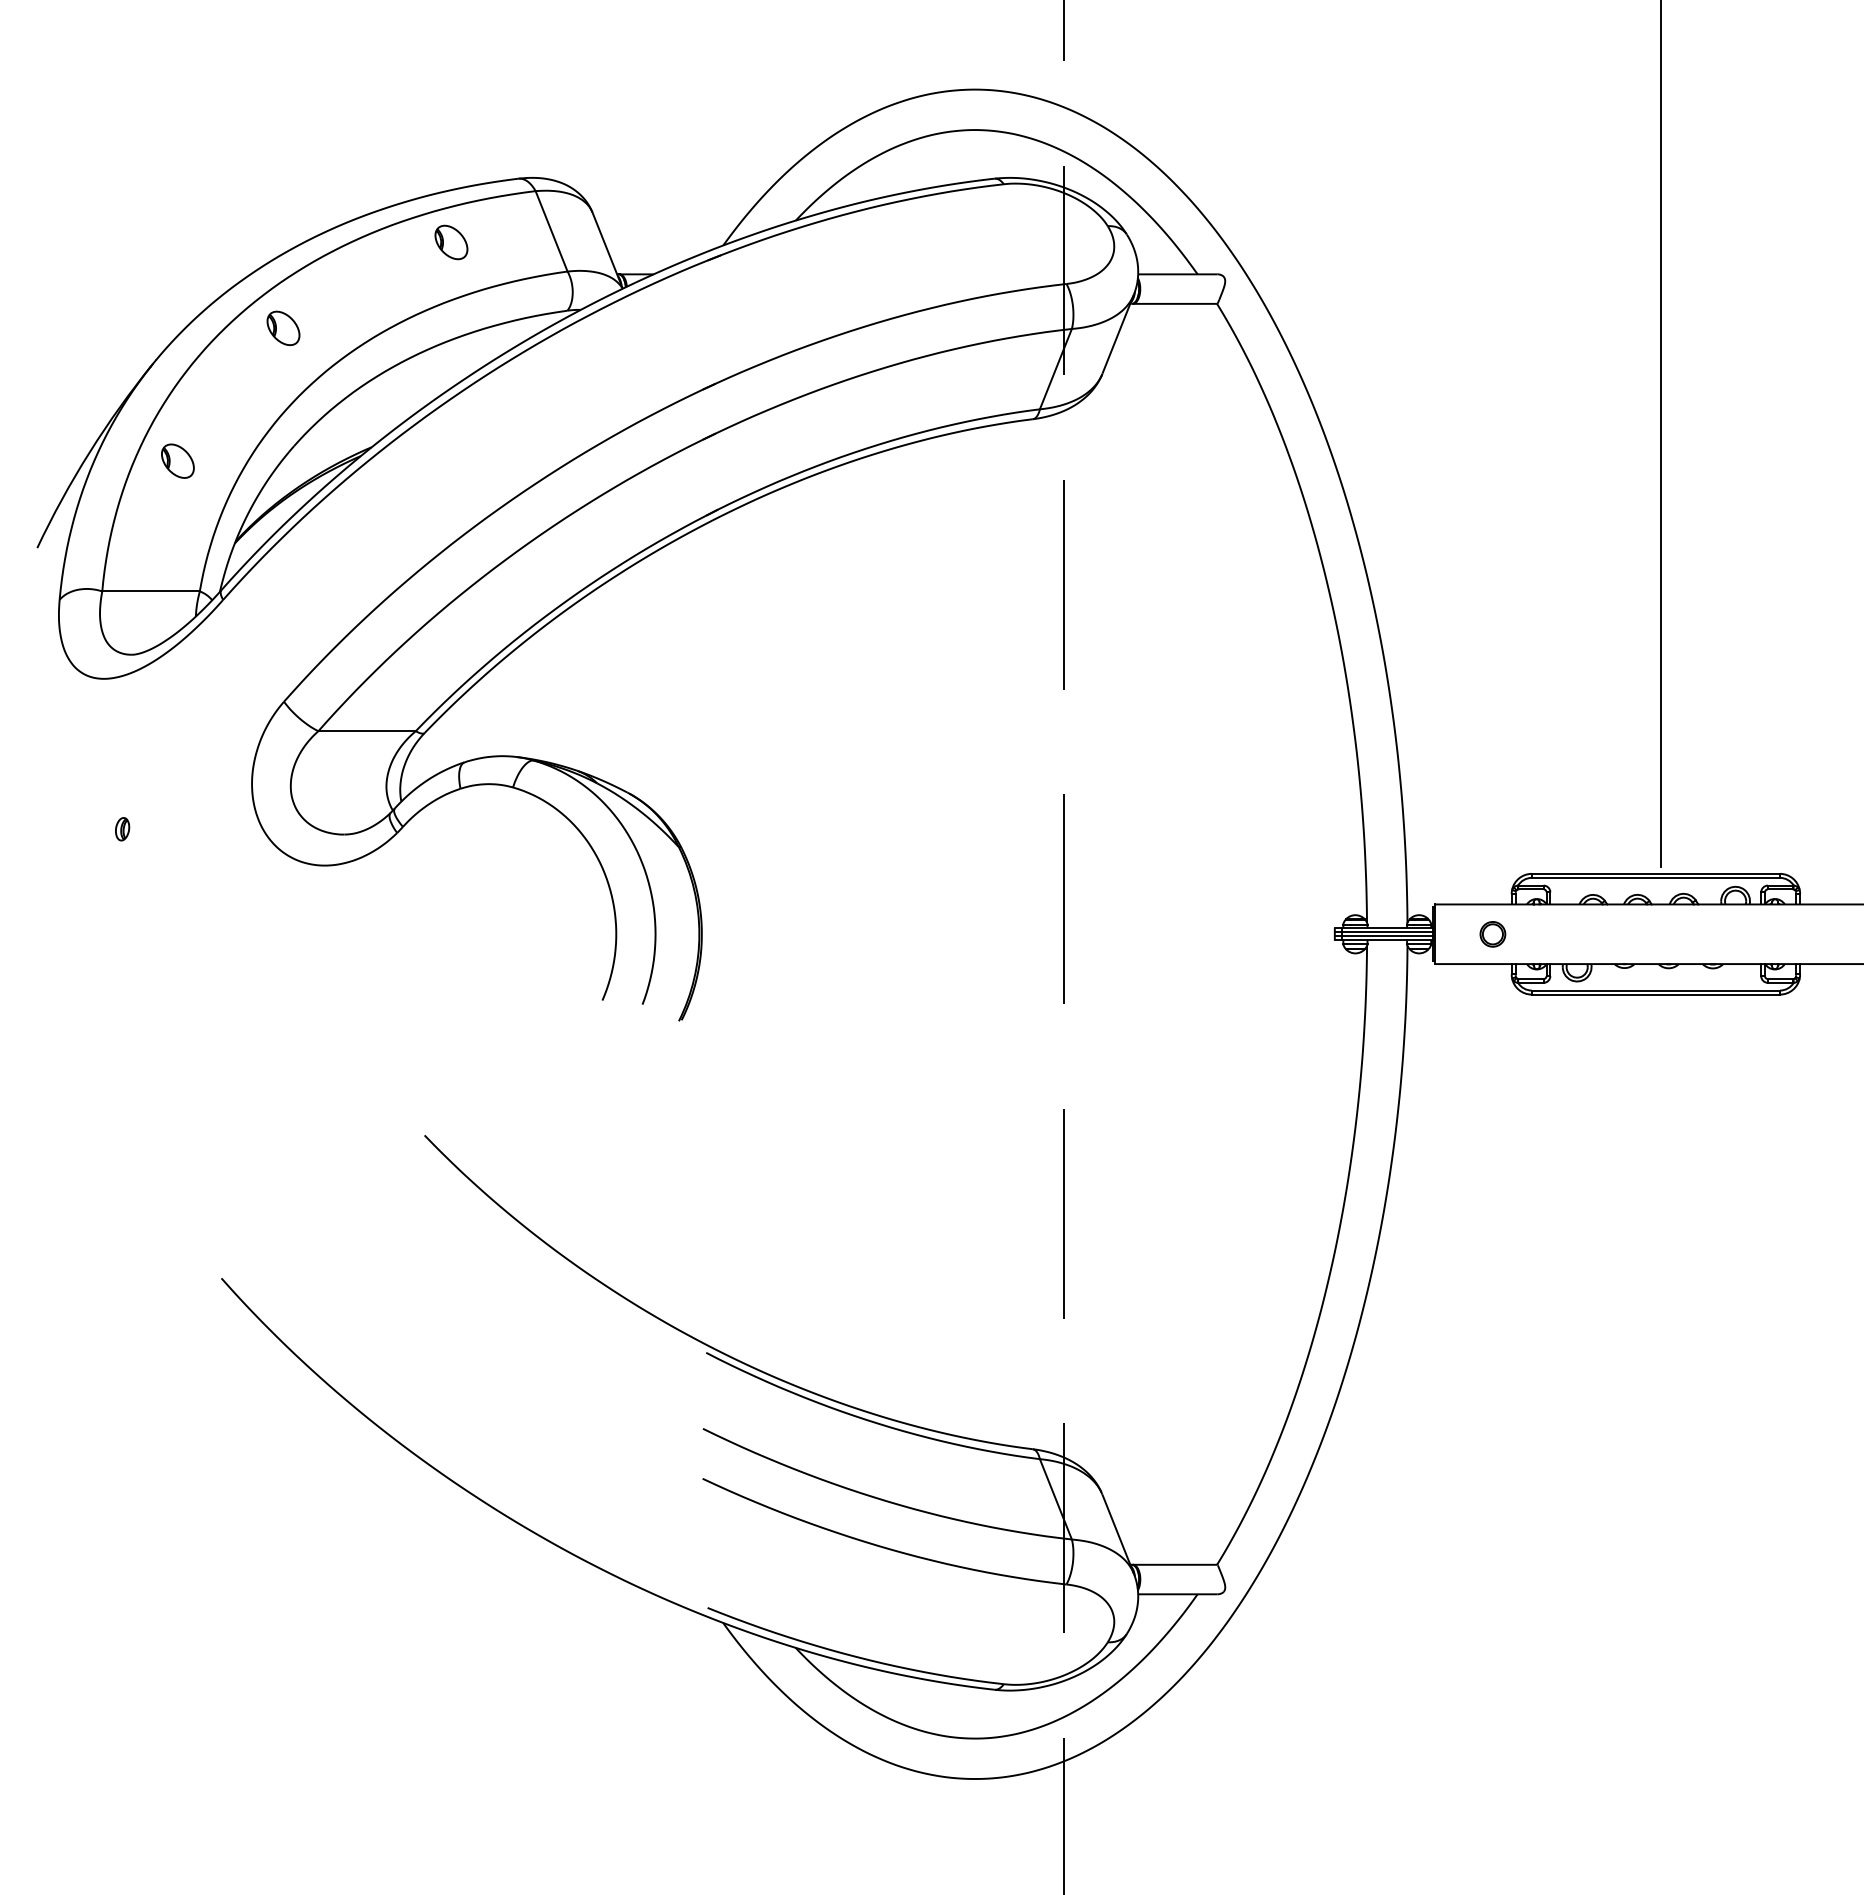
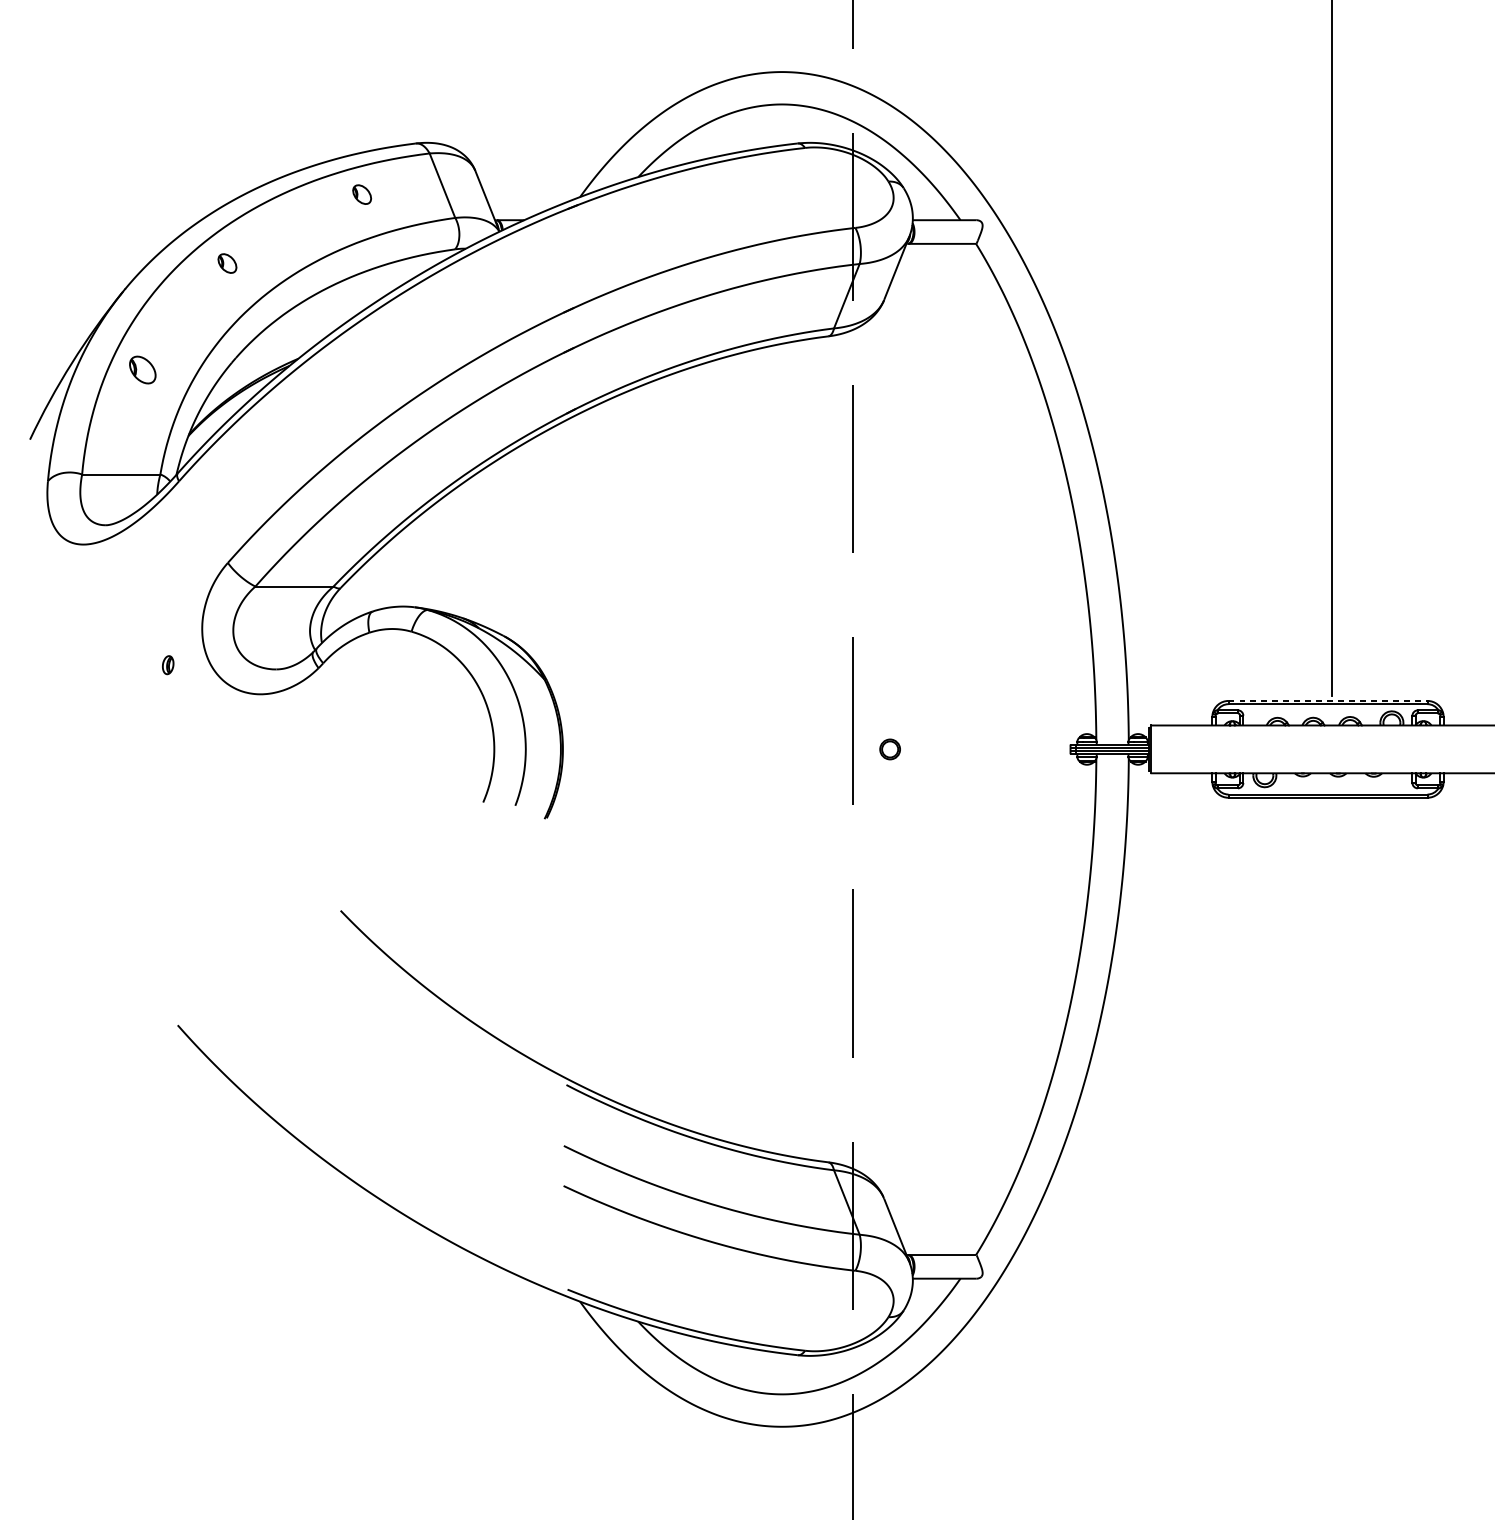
part: (451, 242) -> (362, 194), size x0.7
part: (283, 328) -> (227, 263), size x0.7
part: (122, 829) -> (168, 665), moved
line: (1656, 873) -> (1328, 700), solid -> dashed
part: (1492, 934) -> (889, 749), moved

